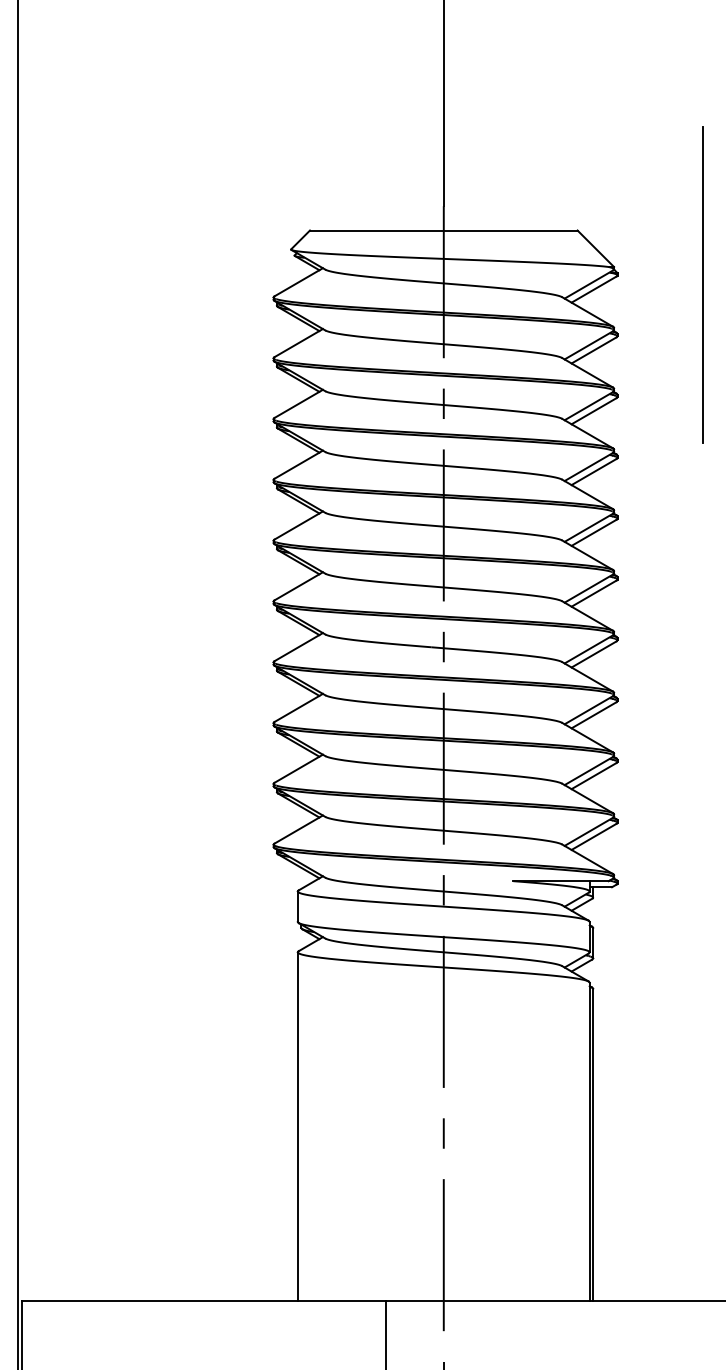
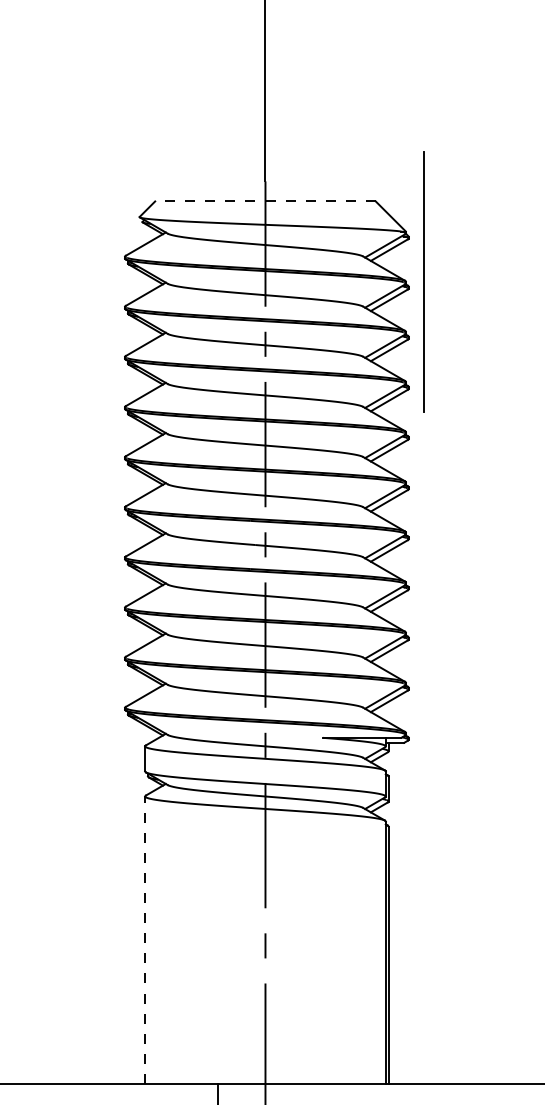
line: (443, 230) -> (265, 201), solid -> dashed
line: (702, 284) -> (424, 281), moved
line: (297, 1126) -> (144, 940), solid -> dashed

